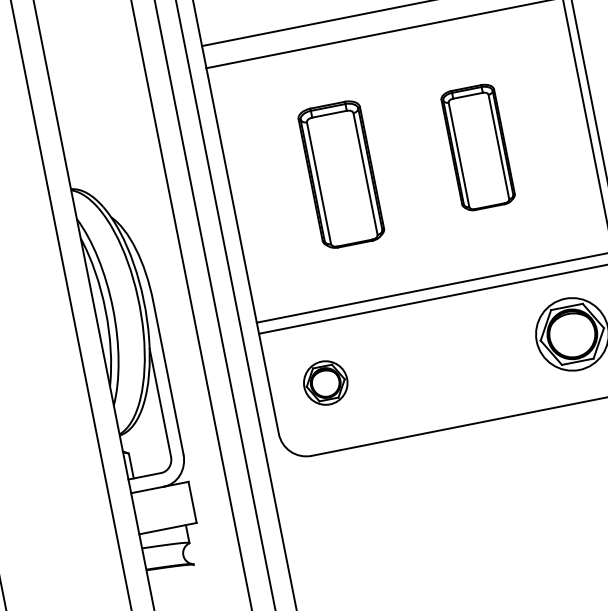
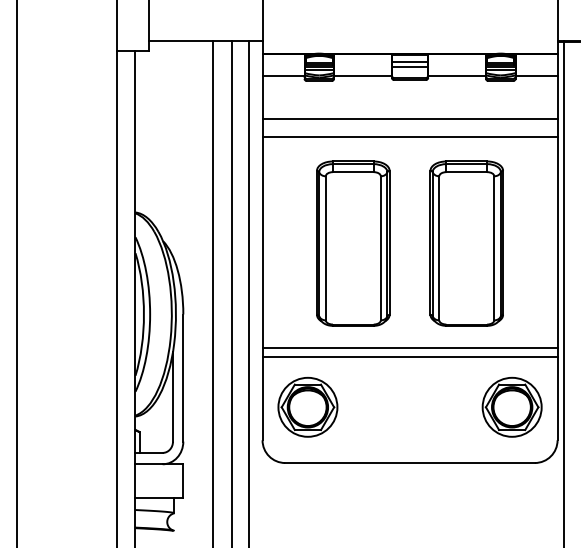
part: (478, 147) -> (466, 243), size x1.67
part: (341, 174) -> (353, 243), size x1.43
part: (325, 382) -> (307, 406), size x1.67

